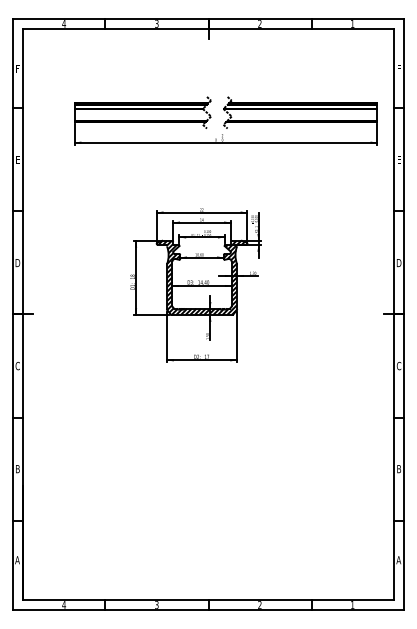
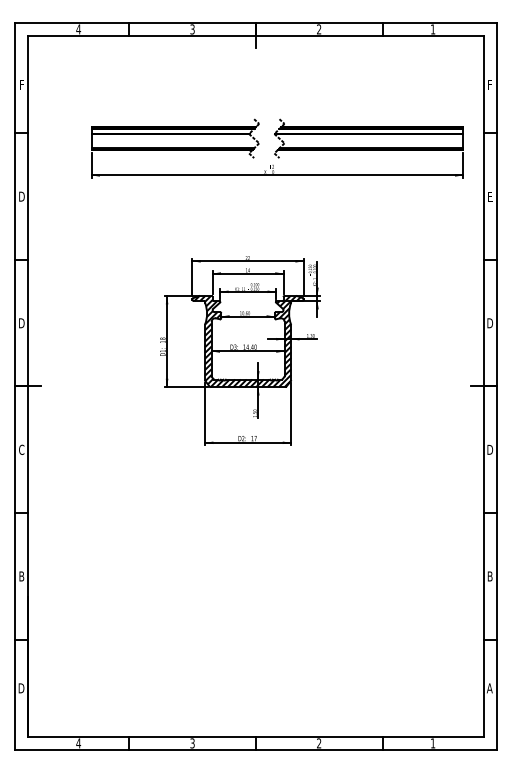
text: (17, 159) -> (21, 196), E -> D
text: (399, 365) -> (490, 449), C -> D
text: (17, 560) -> (21, 688), A -> D

